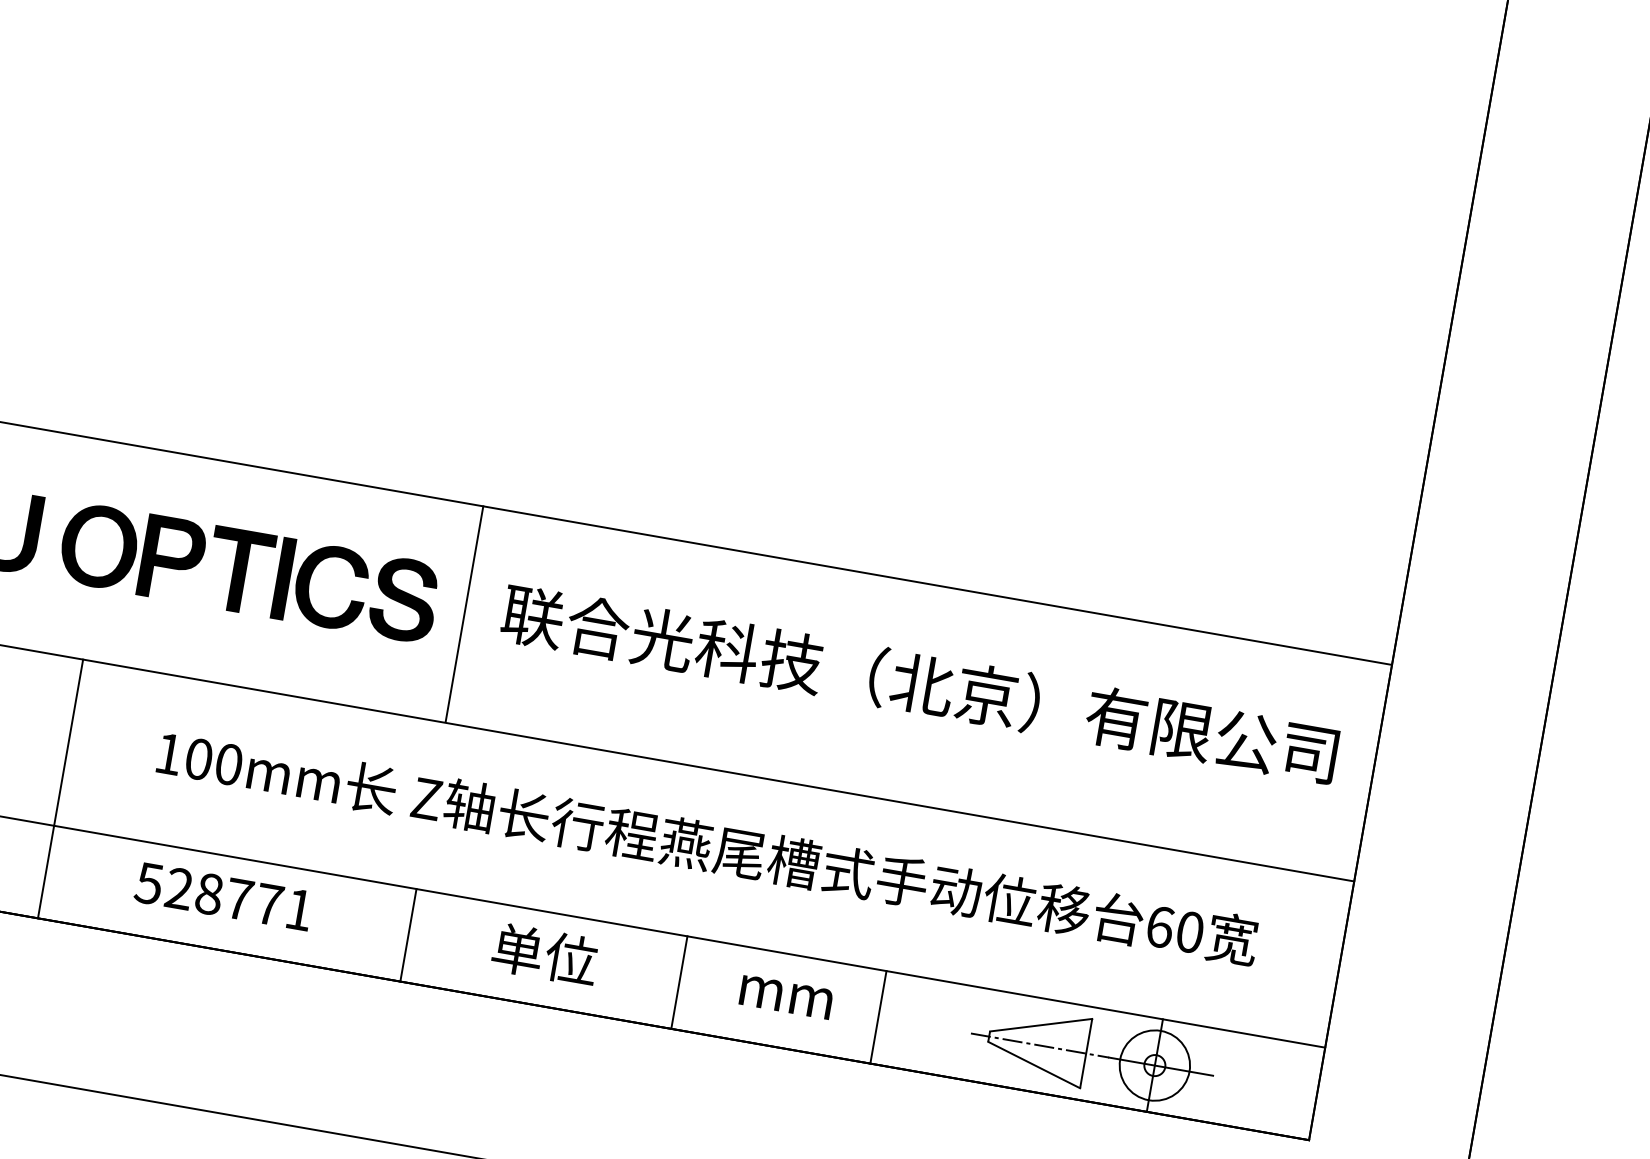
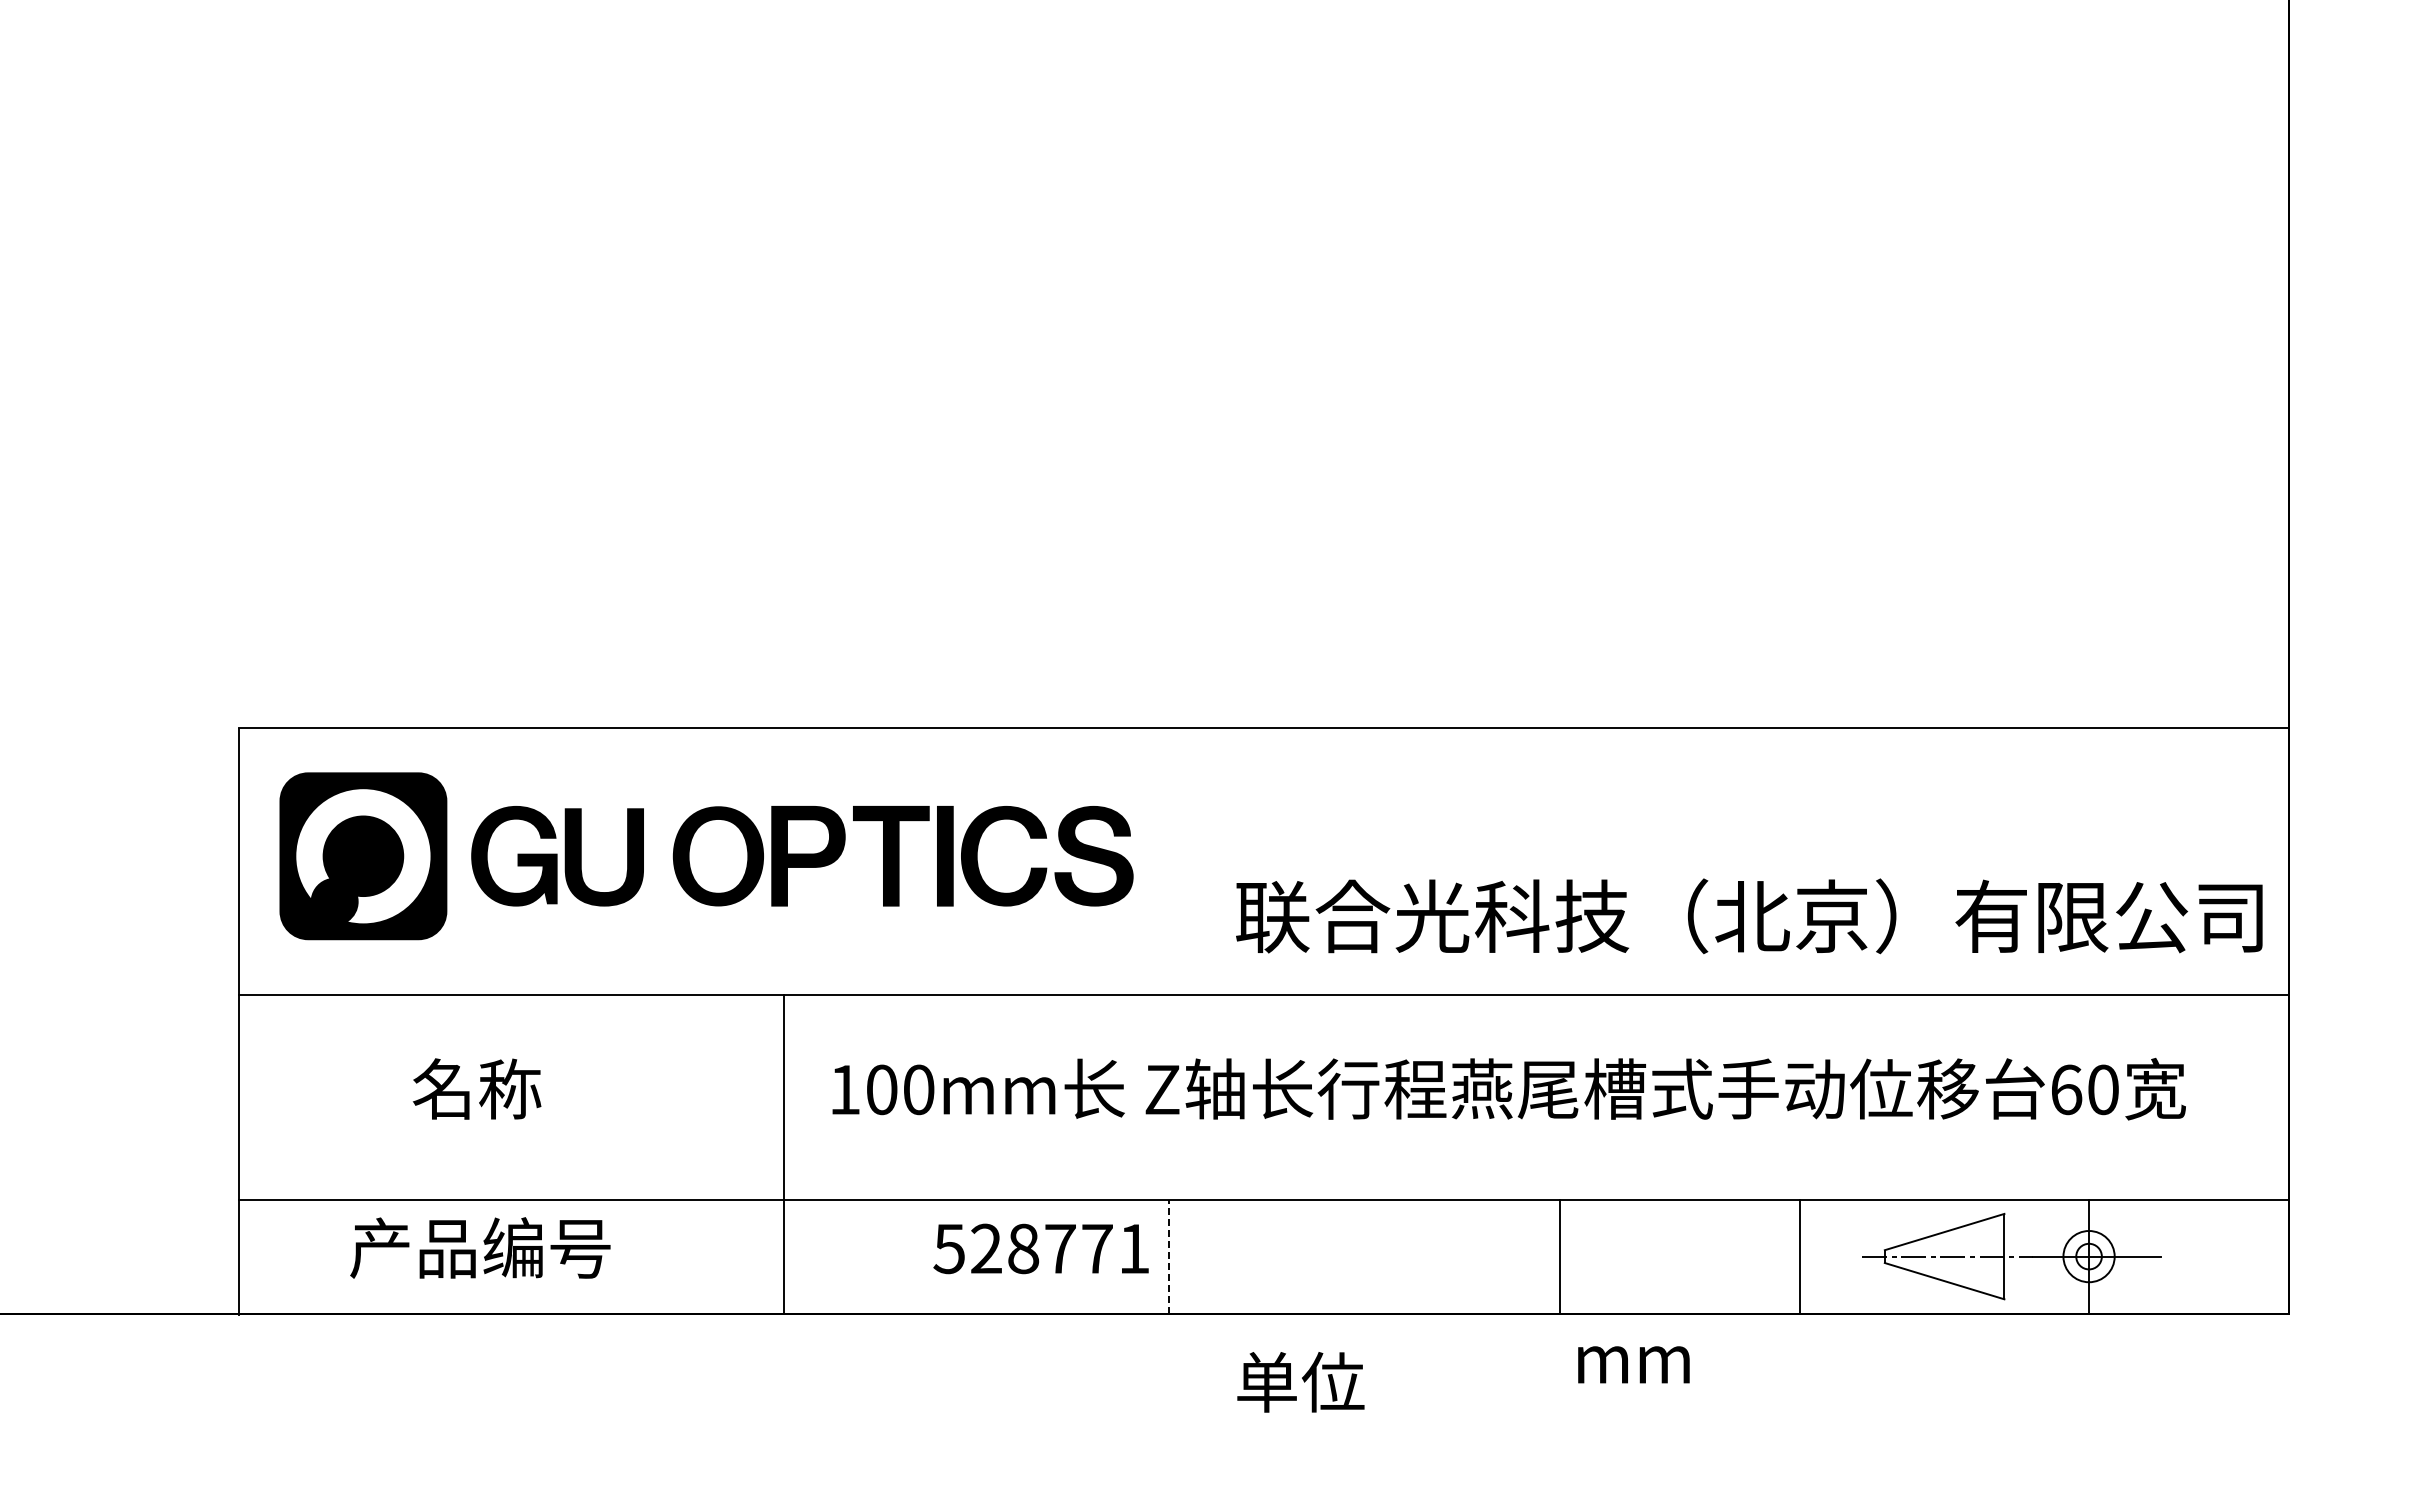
line: (464, 613) -> (1169, 859), removed
text: (919, 684) -> (1749, 916), moved
line: (60, 788) -> (783, 1153), moved
text: (223, 896) -> (1040, 1248), moved
line: (408, 935) -> (1169, 1256), solid -> dashed
text: (544, 954) -> (1300, 1382), moved
line: (679, 982) -> (1560, 1256), moved
text: (785, 996) -> (1633, 1364), moved
line: (878, 1017) -> (1800, 1256), moved
circle: (1154, 1065) -> (2088, 1256), size x0.6

